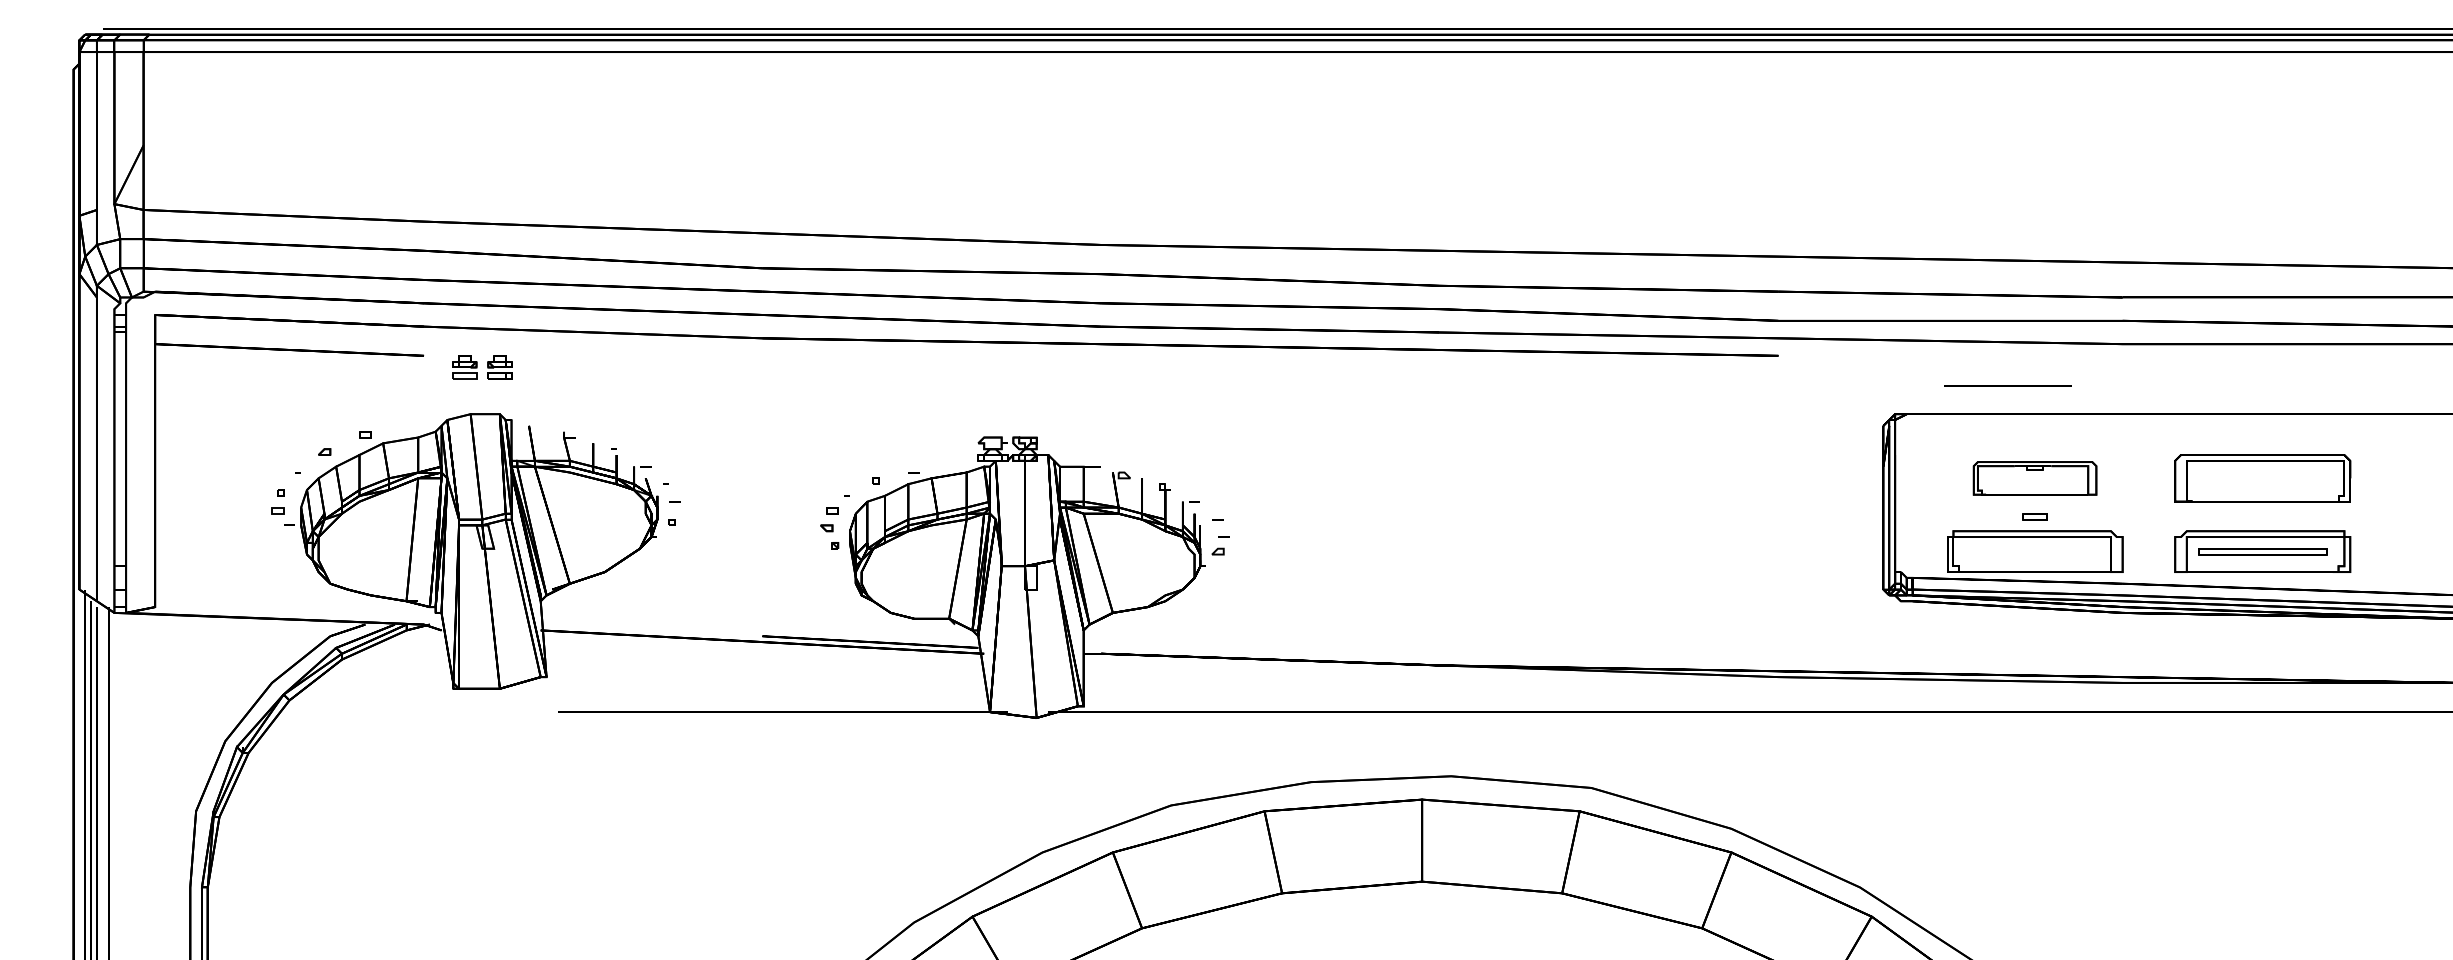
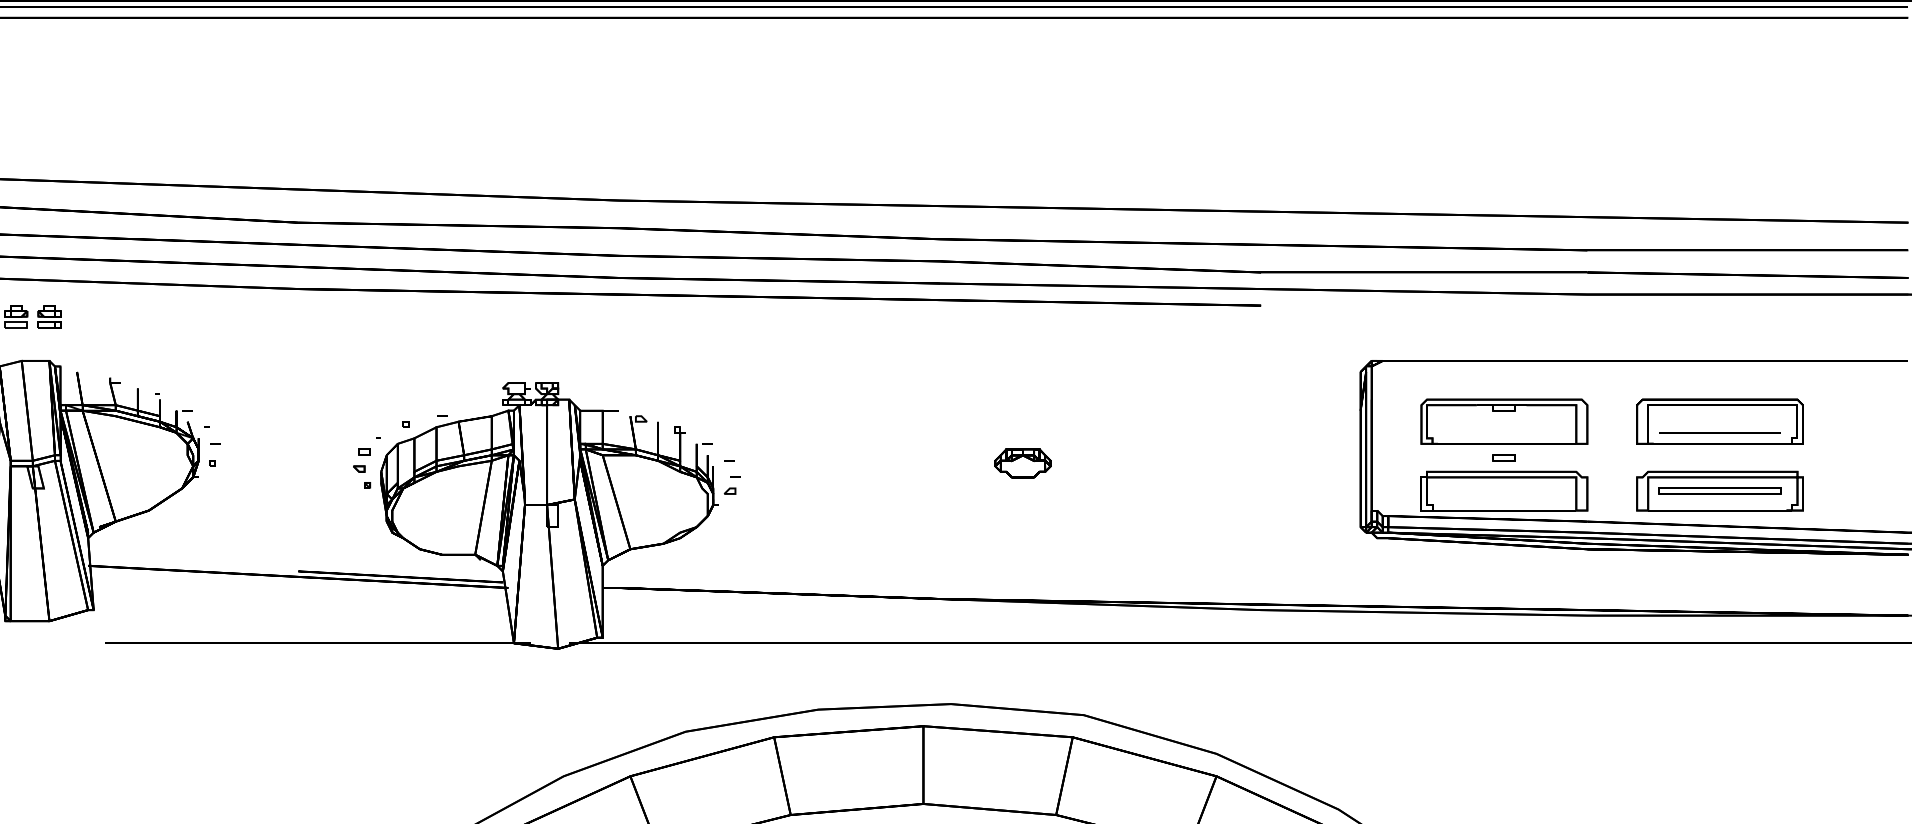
line: (2007, 385) -> (1719, 432), moved
part: (2034, 478) -> (1503, 421), size x1.43
part: (1526, 521) -> (1022, 462), added

